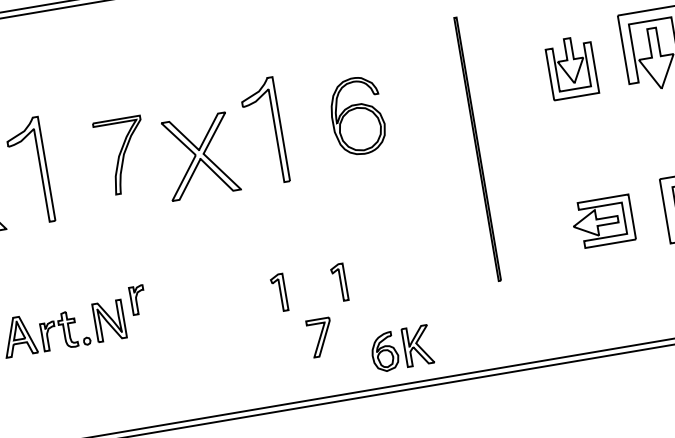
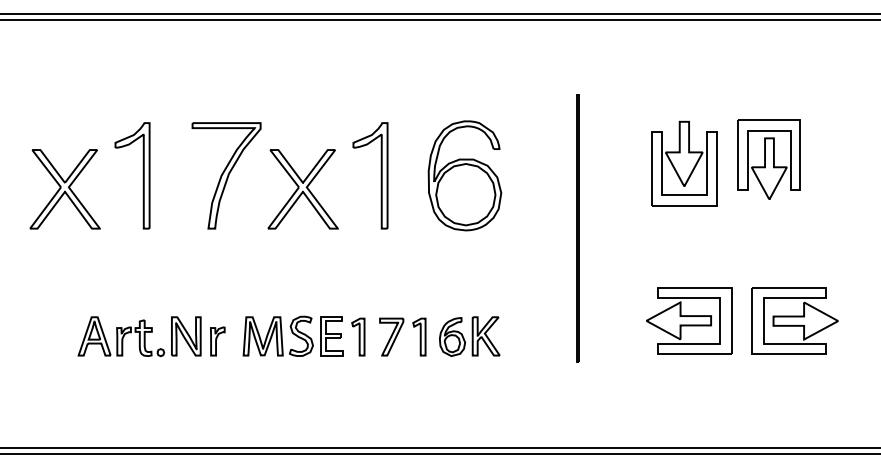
part: (571, 67) -> (684, 163), size x1.43
part: (357, 115) -> (464, 175), size x1.43
part: (122, 155) -> (226, 175), size x1.43
part: (603, 221) -> (689, 320), size x1.43
part: (137, 300) -> (217, 341), moved
part: (214, 302) -> (292, 335), added
part: (320, 337) -> (391, 336), moved
part: (401, 348) -> (469, 336), moved

